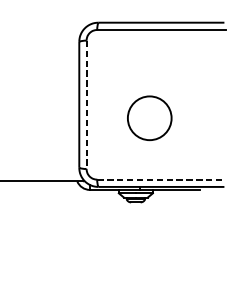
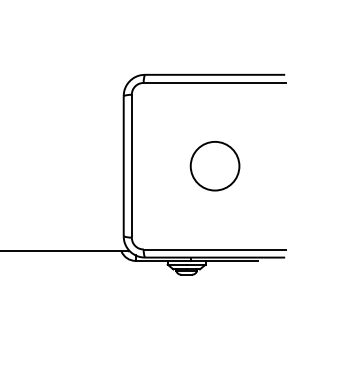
line: (86, 105) -> (131, 166), dashed -> solid
circle: (149, 118) -> (214, 166), moved
line: (161, 179) -> (215, 249), dashed -> solid

